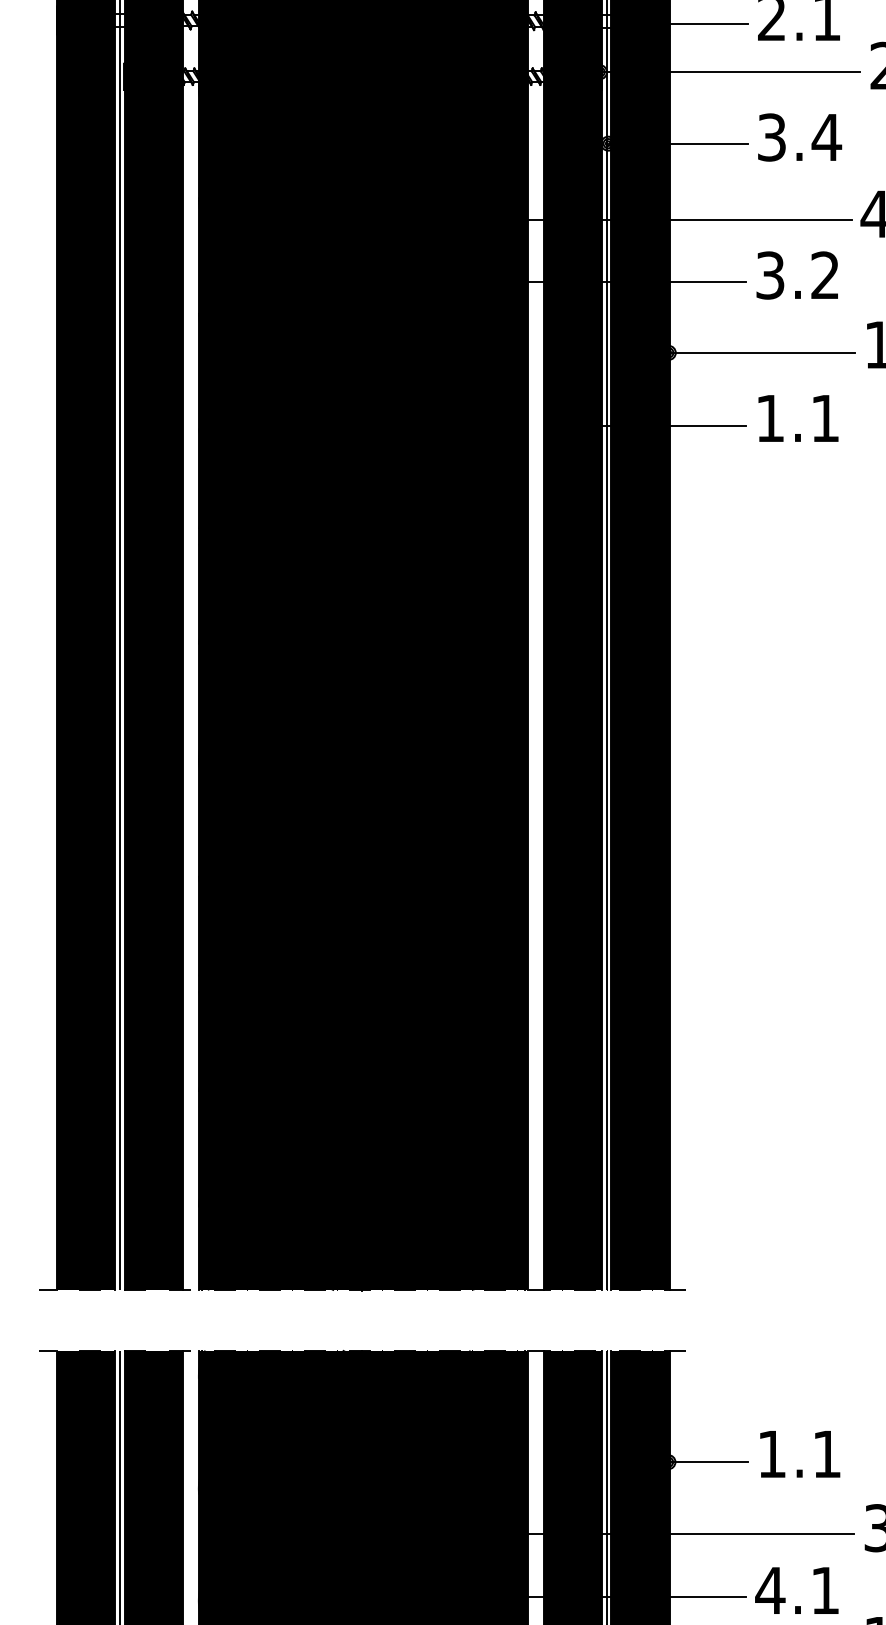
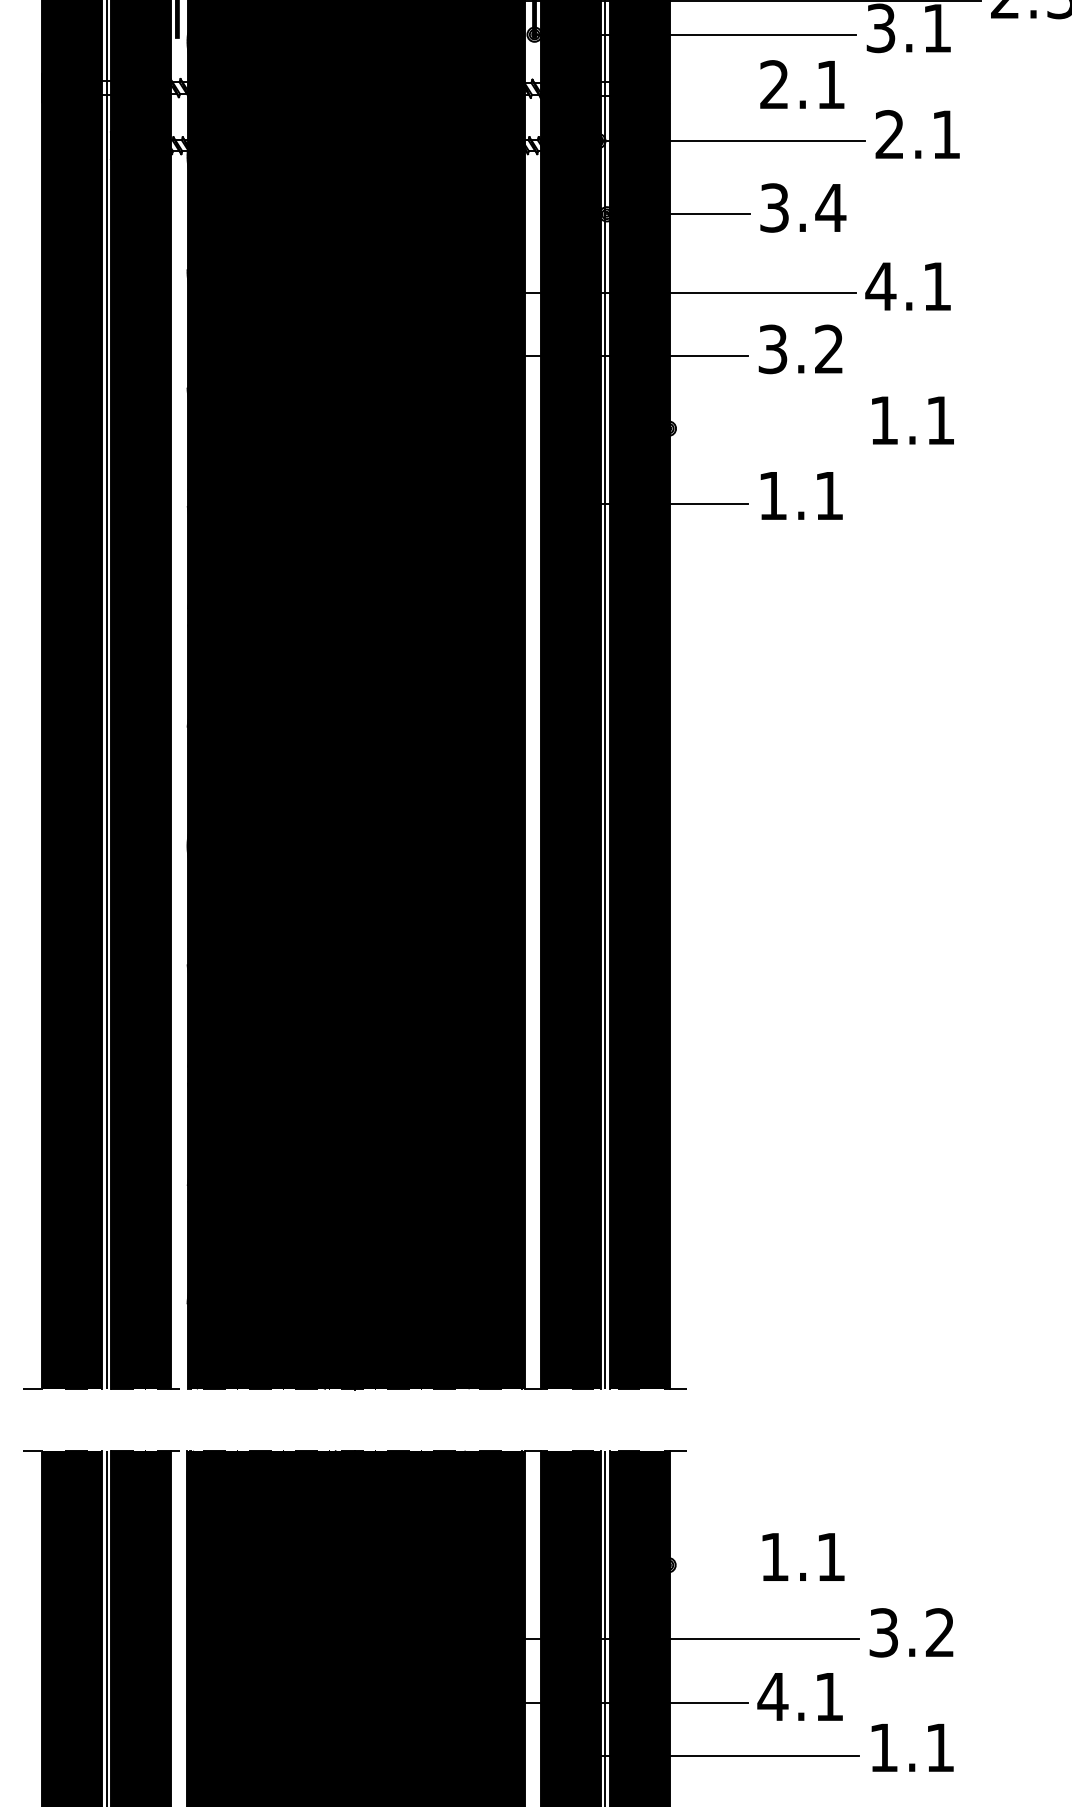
line: (700, 23) -> (701, 91), removed
line: (761, 352) -> (763, 428), removed
line: (707, 1462) -> (708, 1565), removed

